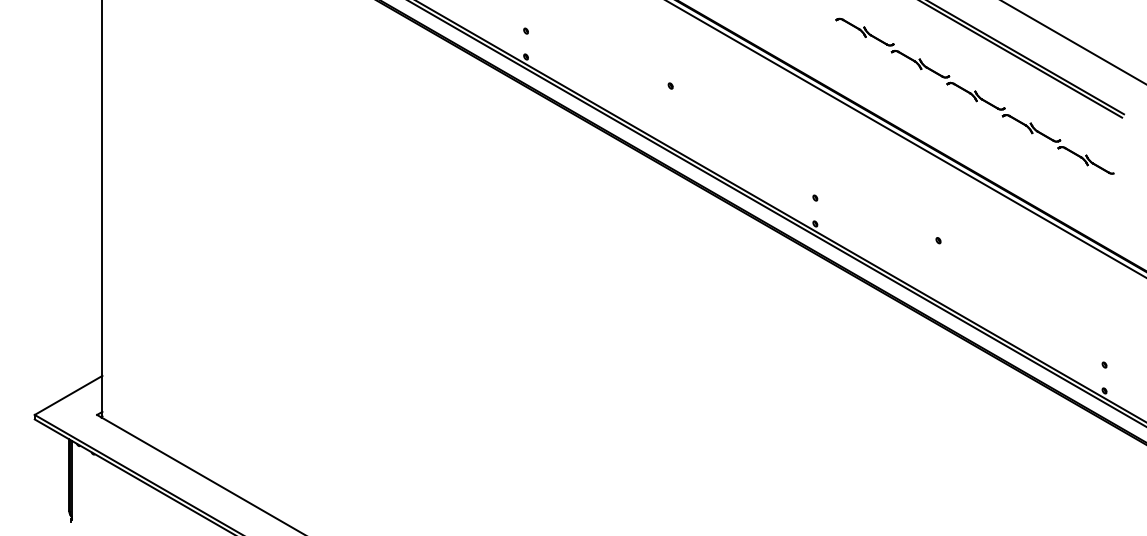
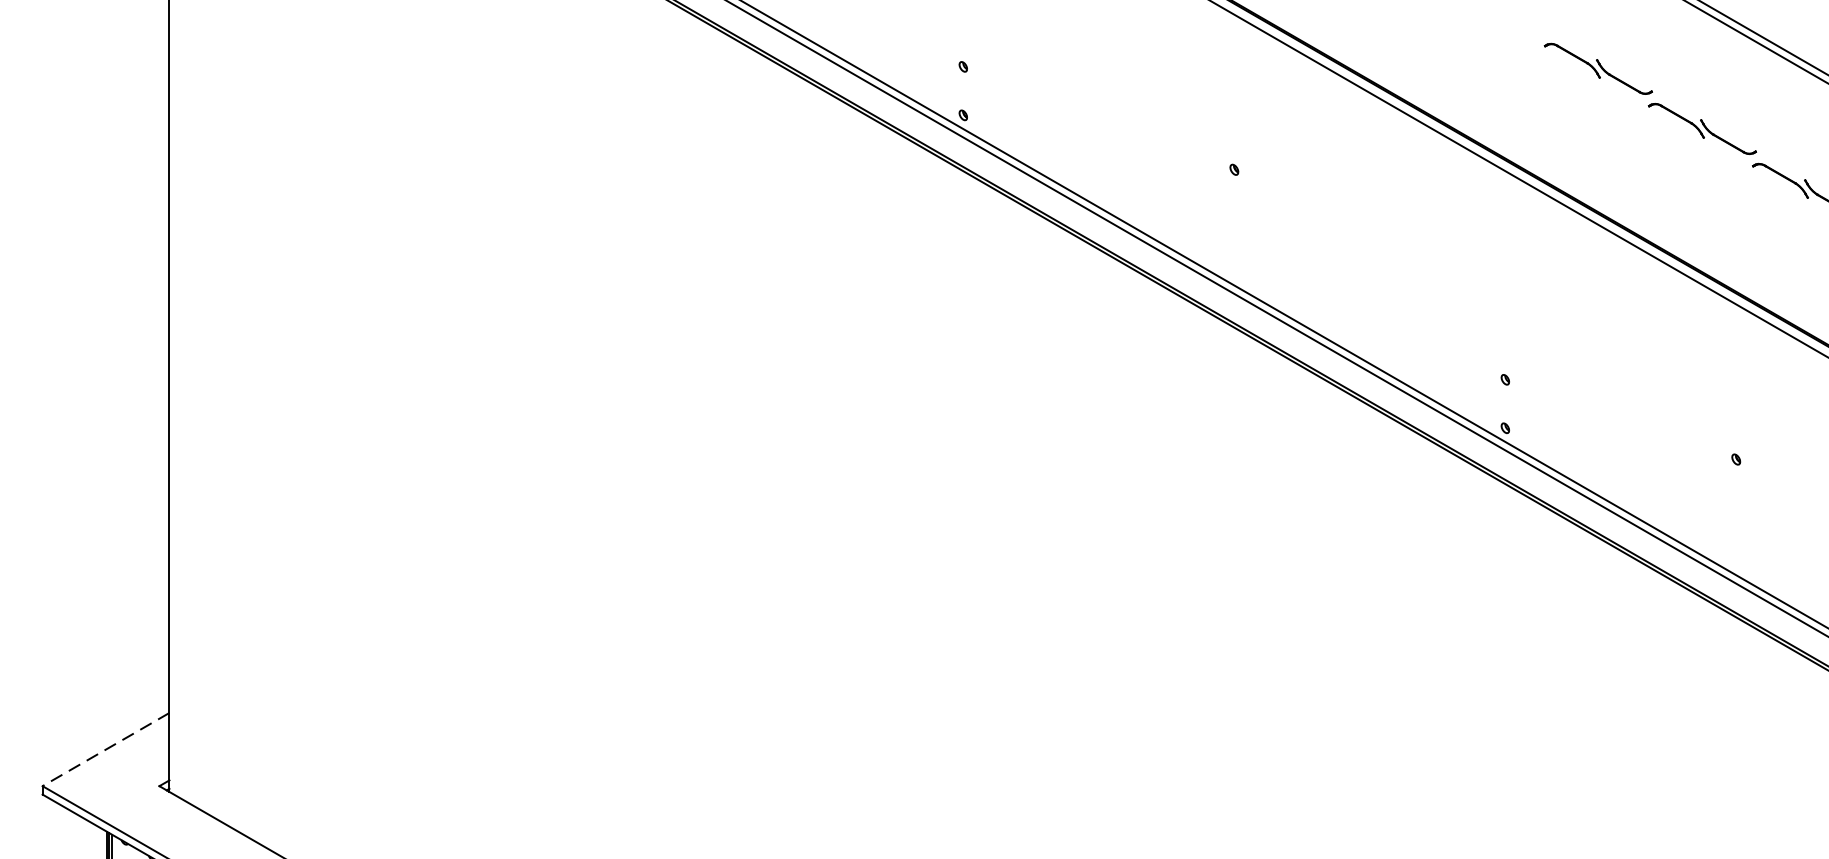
line: (68, 395) -> (105, 749), solid -> dashed

